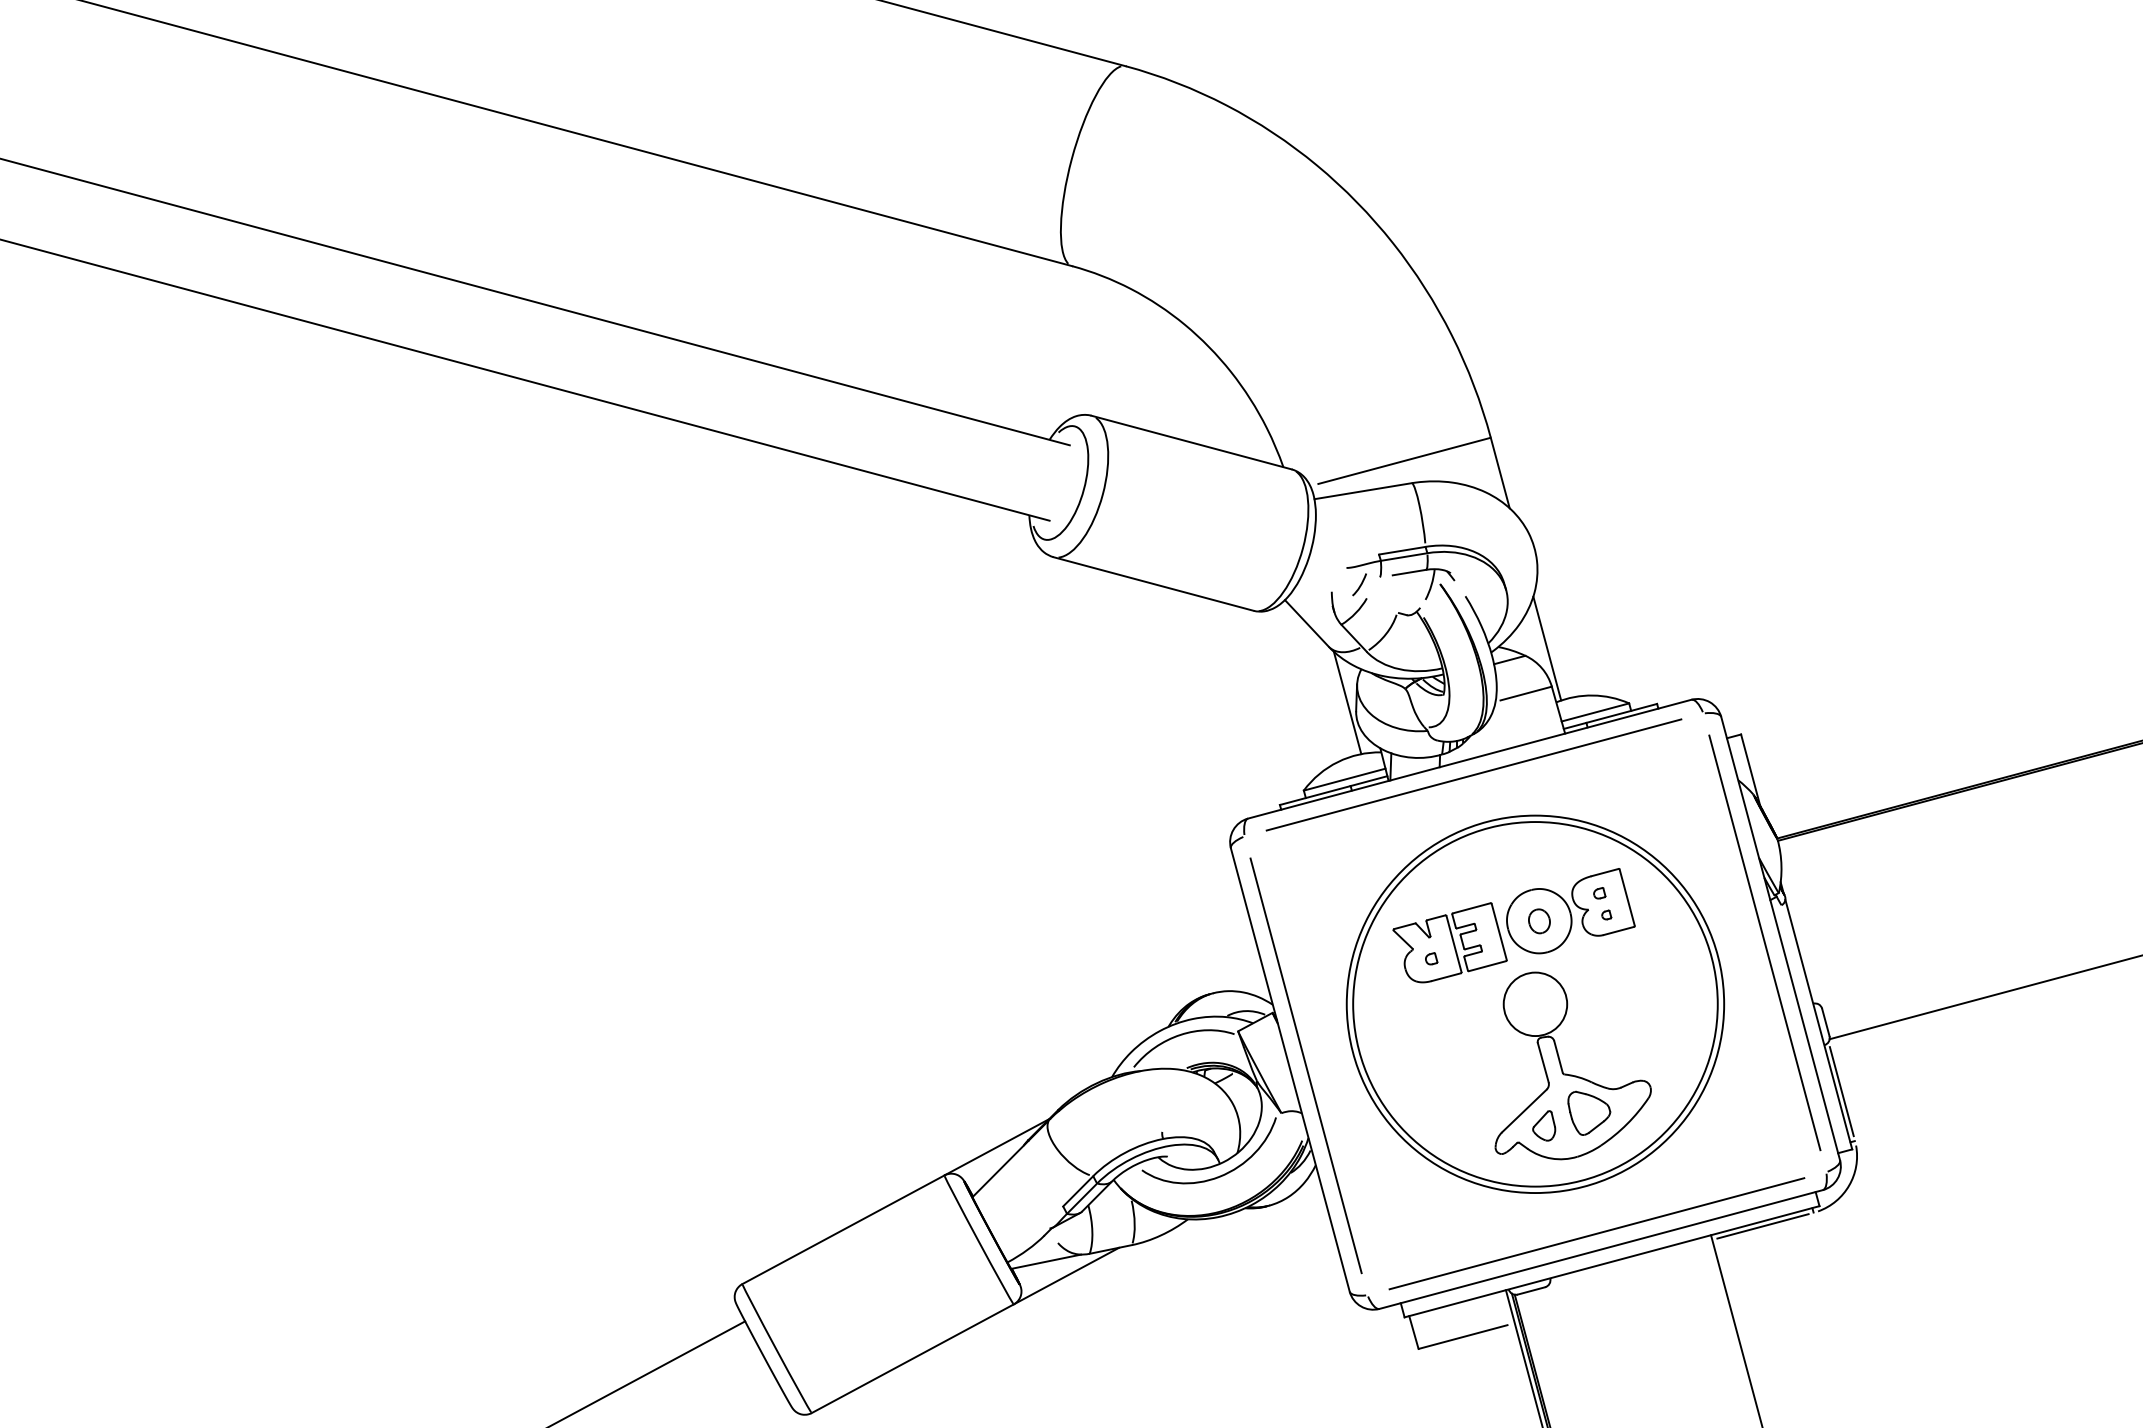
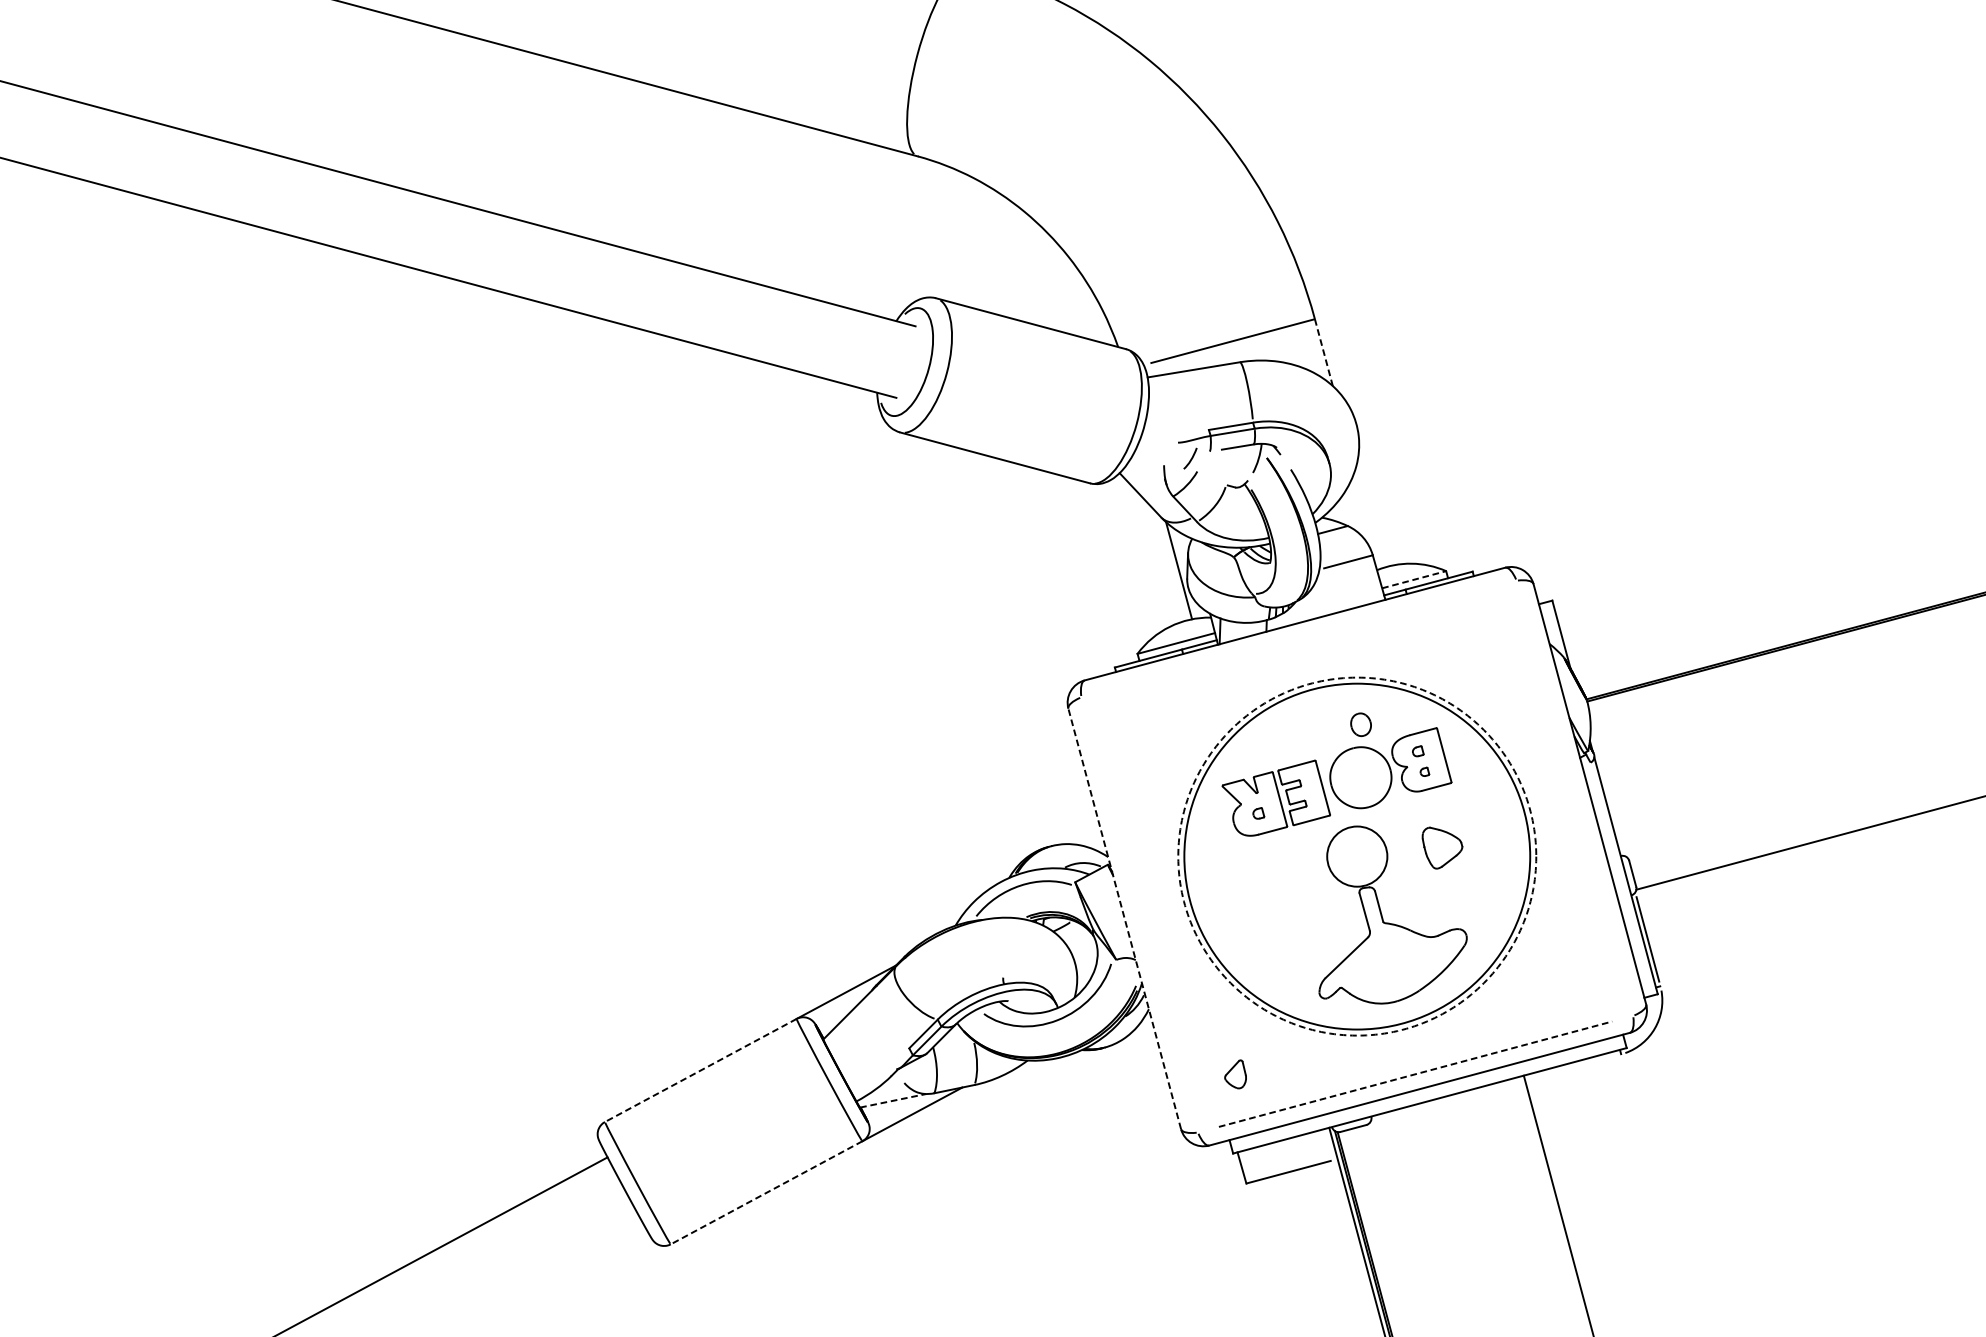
line: (1500, 473) -> (1324, 353), solid -> dashed
line: (1547, 648) -> (1368, 519), removed
line: (1595, 712) -> (1414, 579), solid -> dashed
line: (1473, 774) -> (1298, 638), removed
part: (1539, 921) -> (1361, 724), moved
line: (1764, 942) -> (1574, 797), removed
circle: (1535, 1004) -> (1357, 856), solid -> dashed
line: (1305, 1065) -> (1139, 914), removed
line: (1290, 1069) -> (1124, 918), solid -> dashed
part: (1589, 1112) -> (1442, 847), moved
part: (1544, 1125) -> (1235, 1074), moved
line: (1762, 1226) -> (1572, 1067), removed
line: (843, 1229) -> (700, 1070), solid -> dashed
line: (1596, 1233) -> (1415, 1074), solid -> dashed
line: (1046, 1261) -> (893, 1100), solid -> dashed
line: (912, 1358) -> (766, 1192), solid -> dashed

